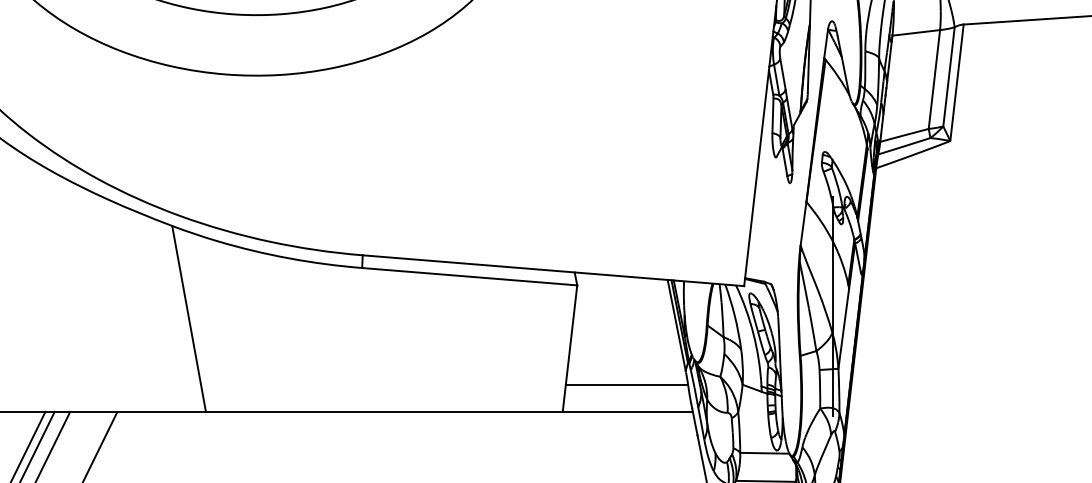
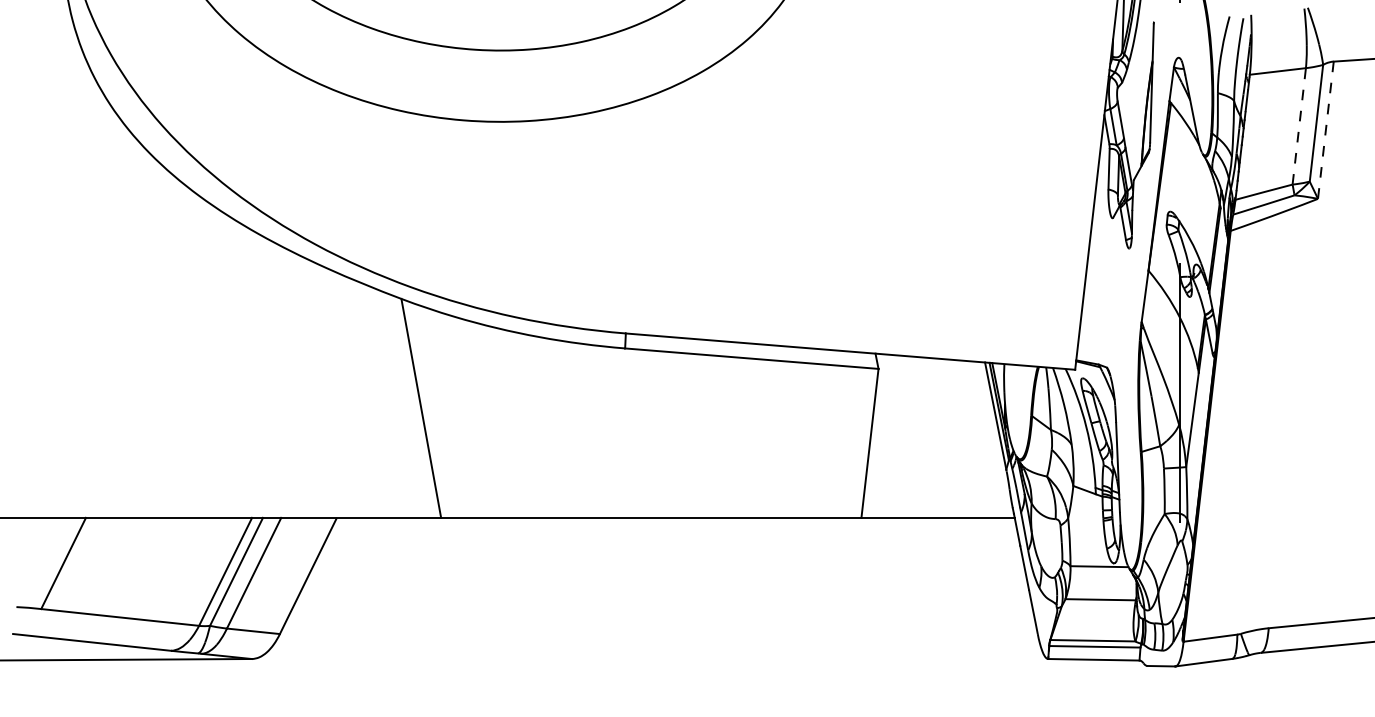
line: (934, 79) -> (1299, 126), solid -> dashed
line: (956, 83) -> (1325, 130), solid -> dashed
line: (627, 385) -> (937, 486), removed

